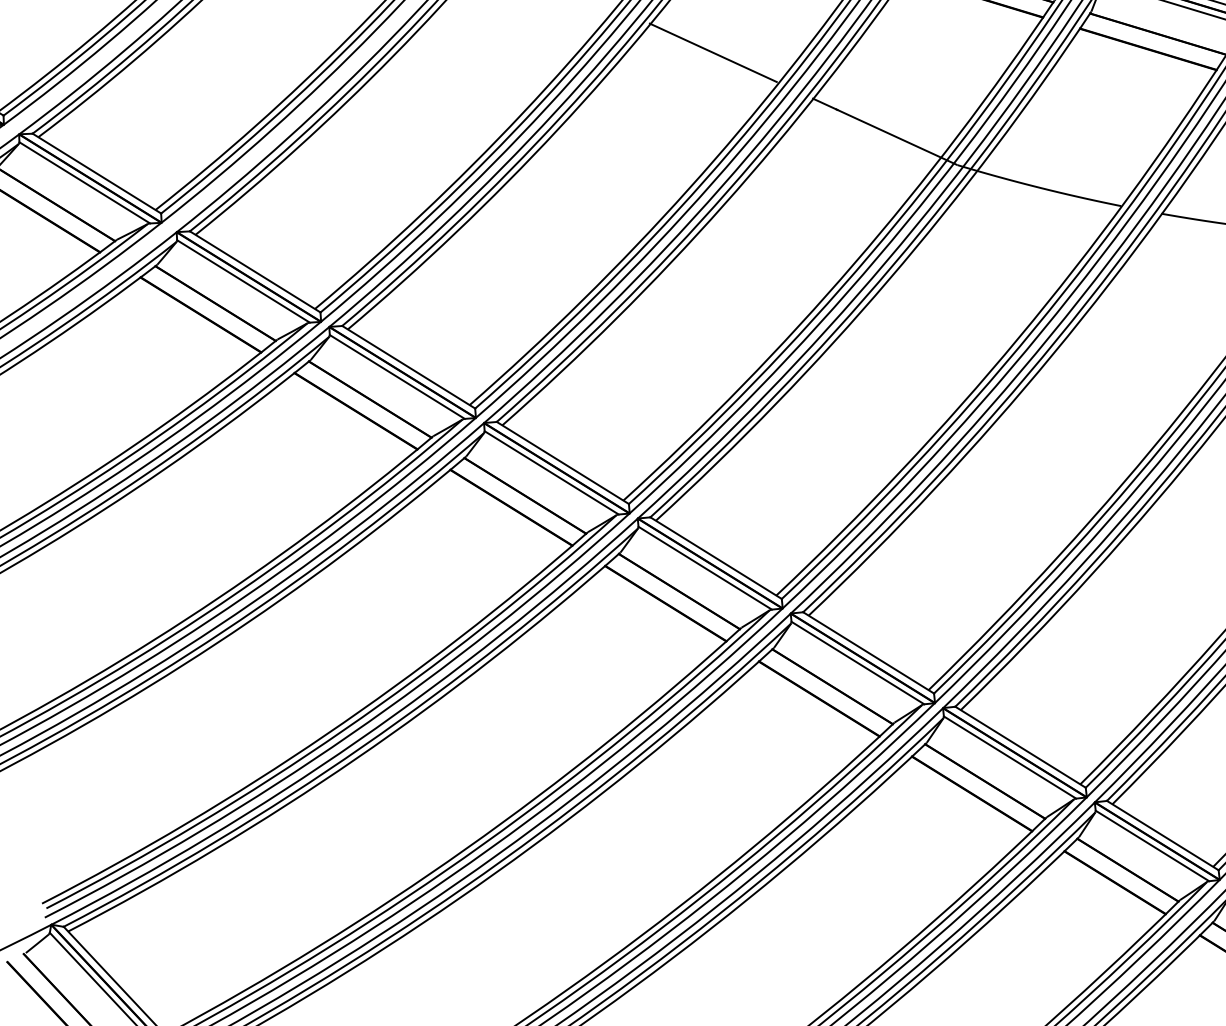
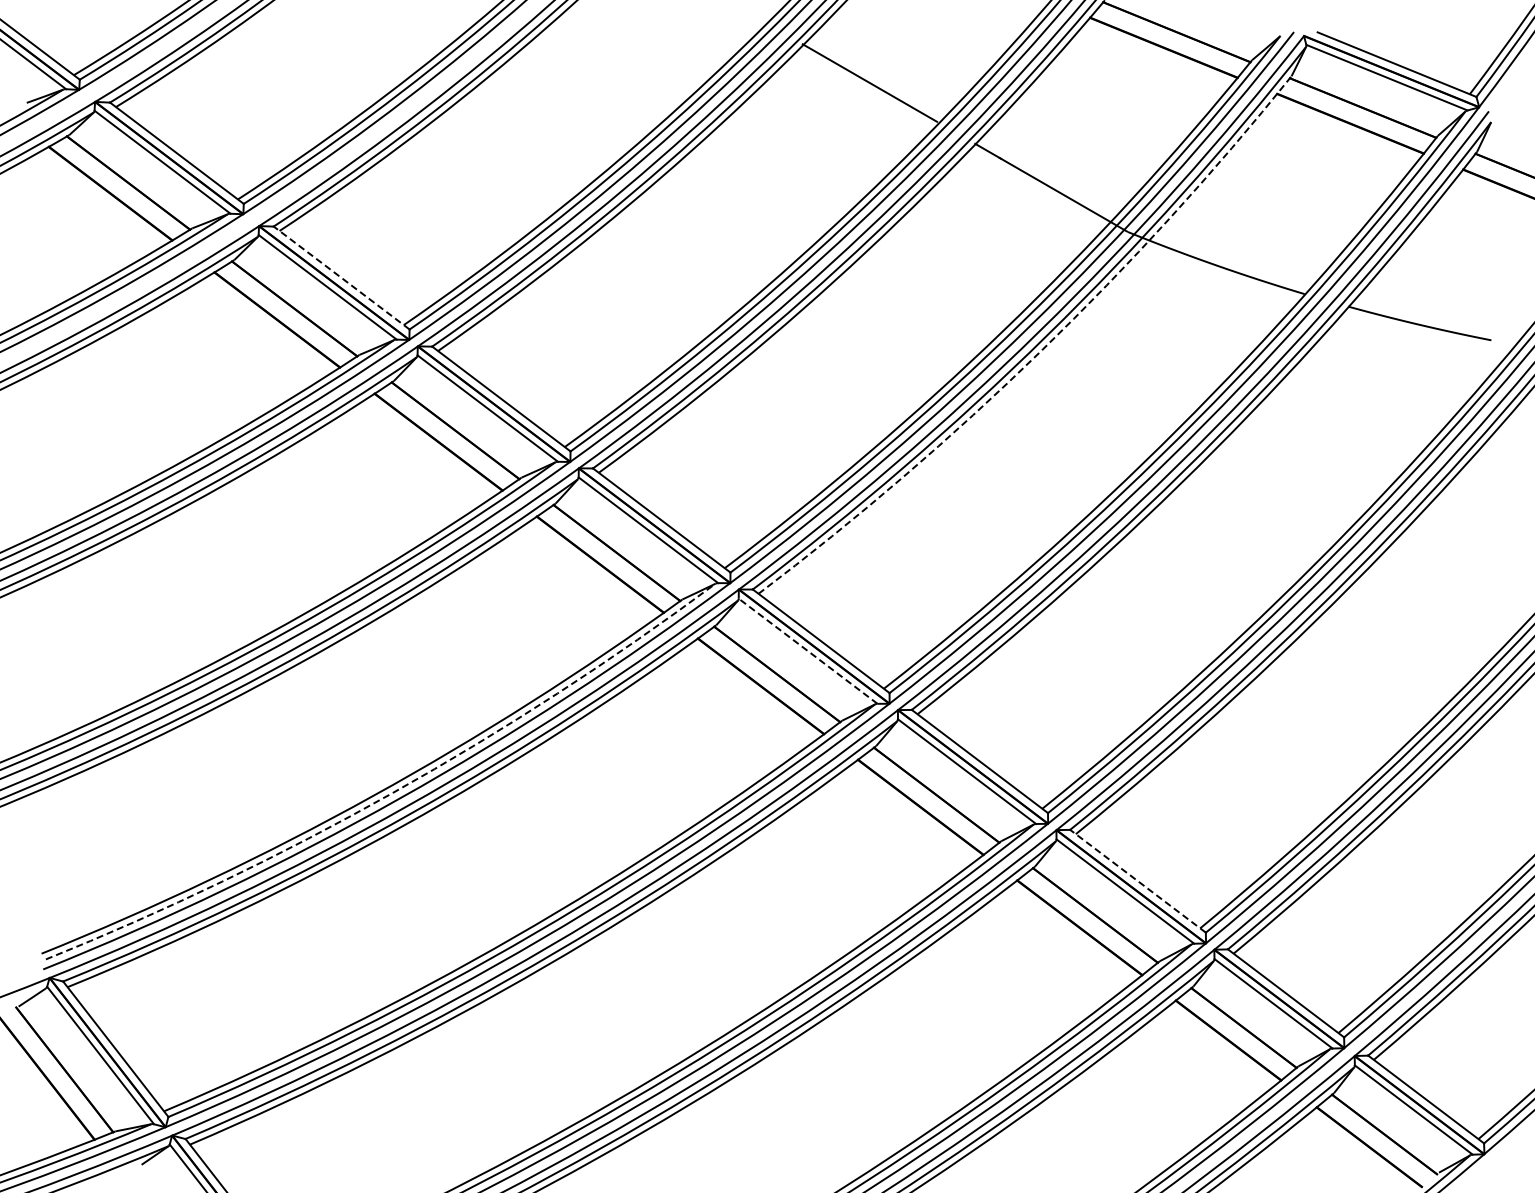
line: (255, 271) -> (341, 277), solid -> dashed
arc: (888, 279) -> (1040, 351), solid -> dashed
line: (704, 567) -> (807, 650), solid -> dashed
arc: (343, 729) -> (392, 792), solid -> dashed
line: (1021, 747) -> (1138, 881), solid -> dashed

